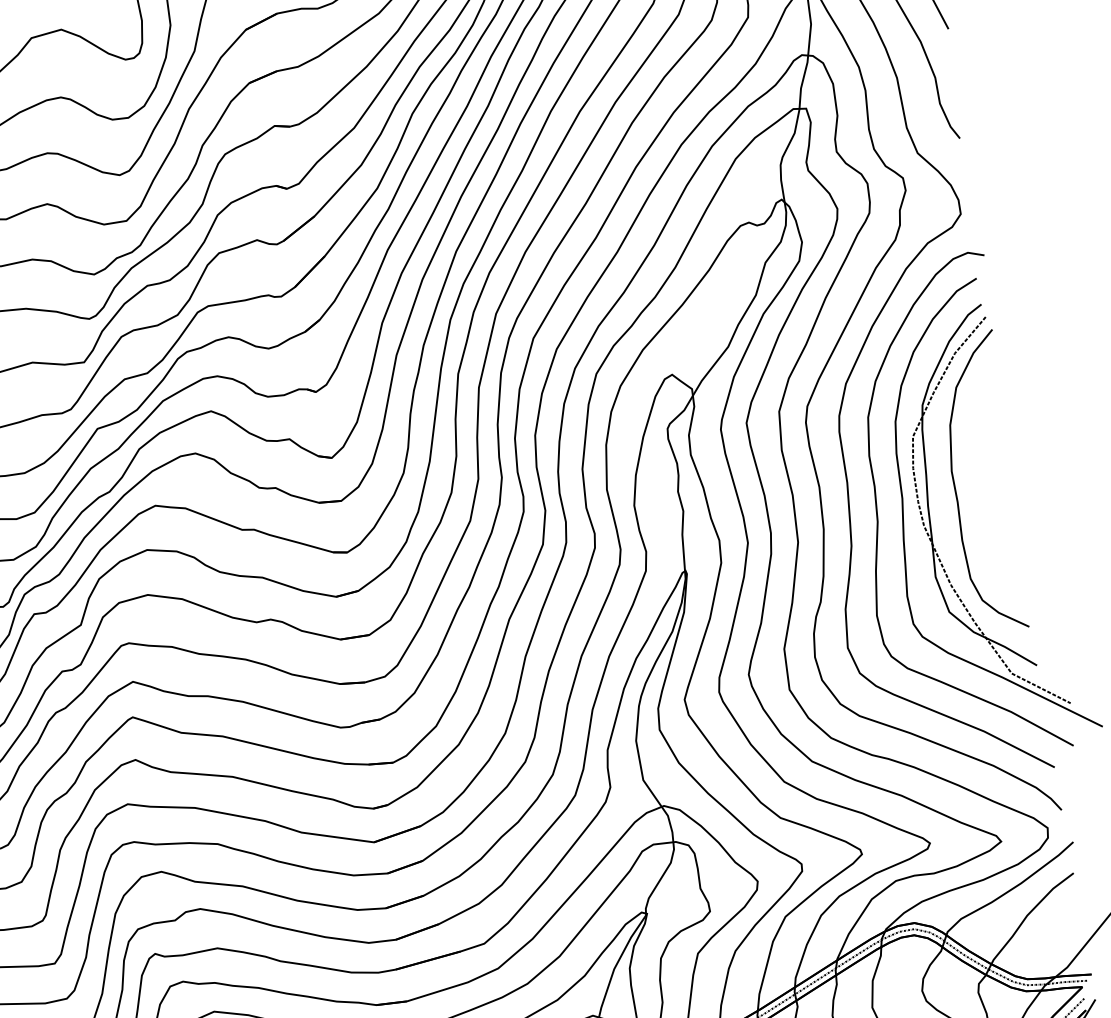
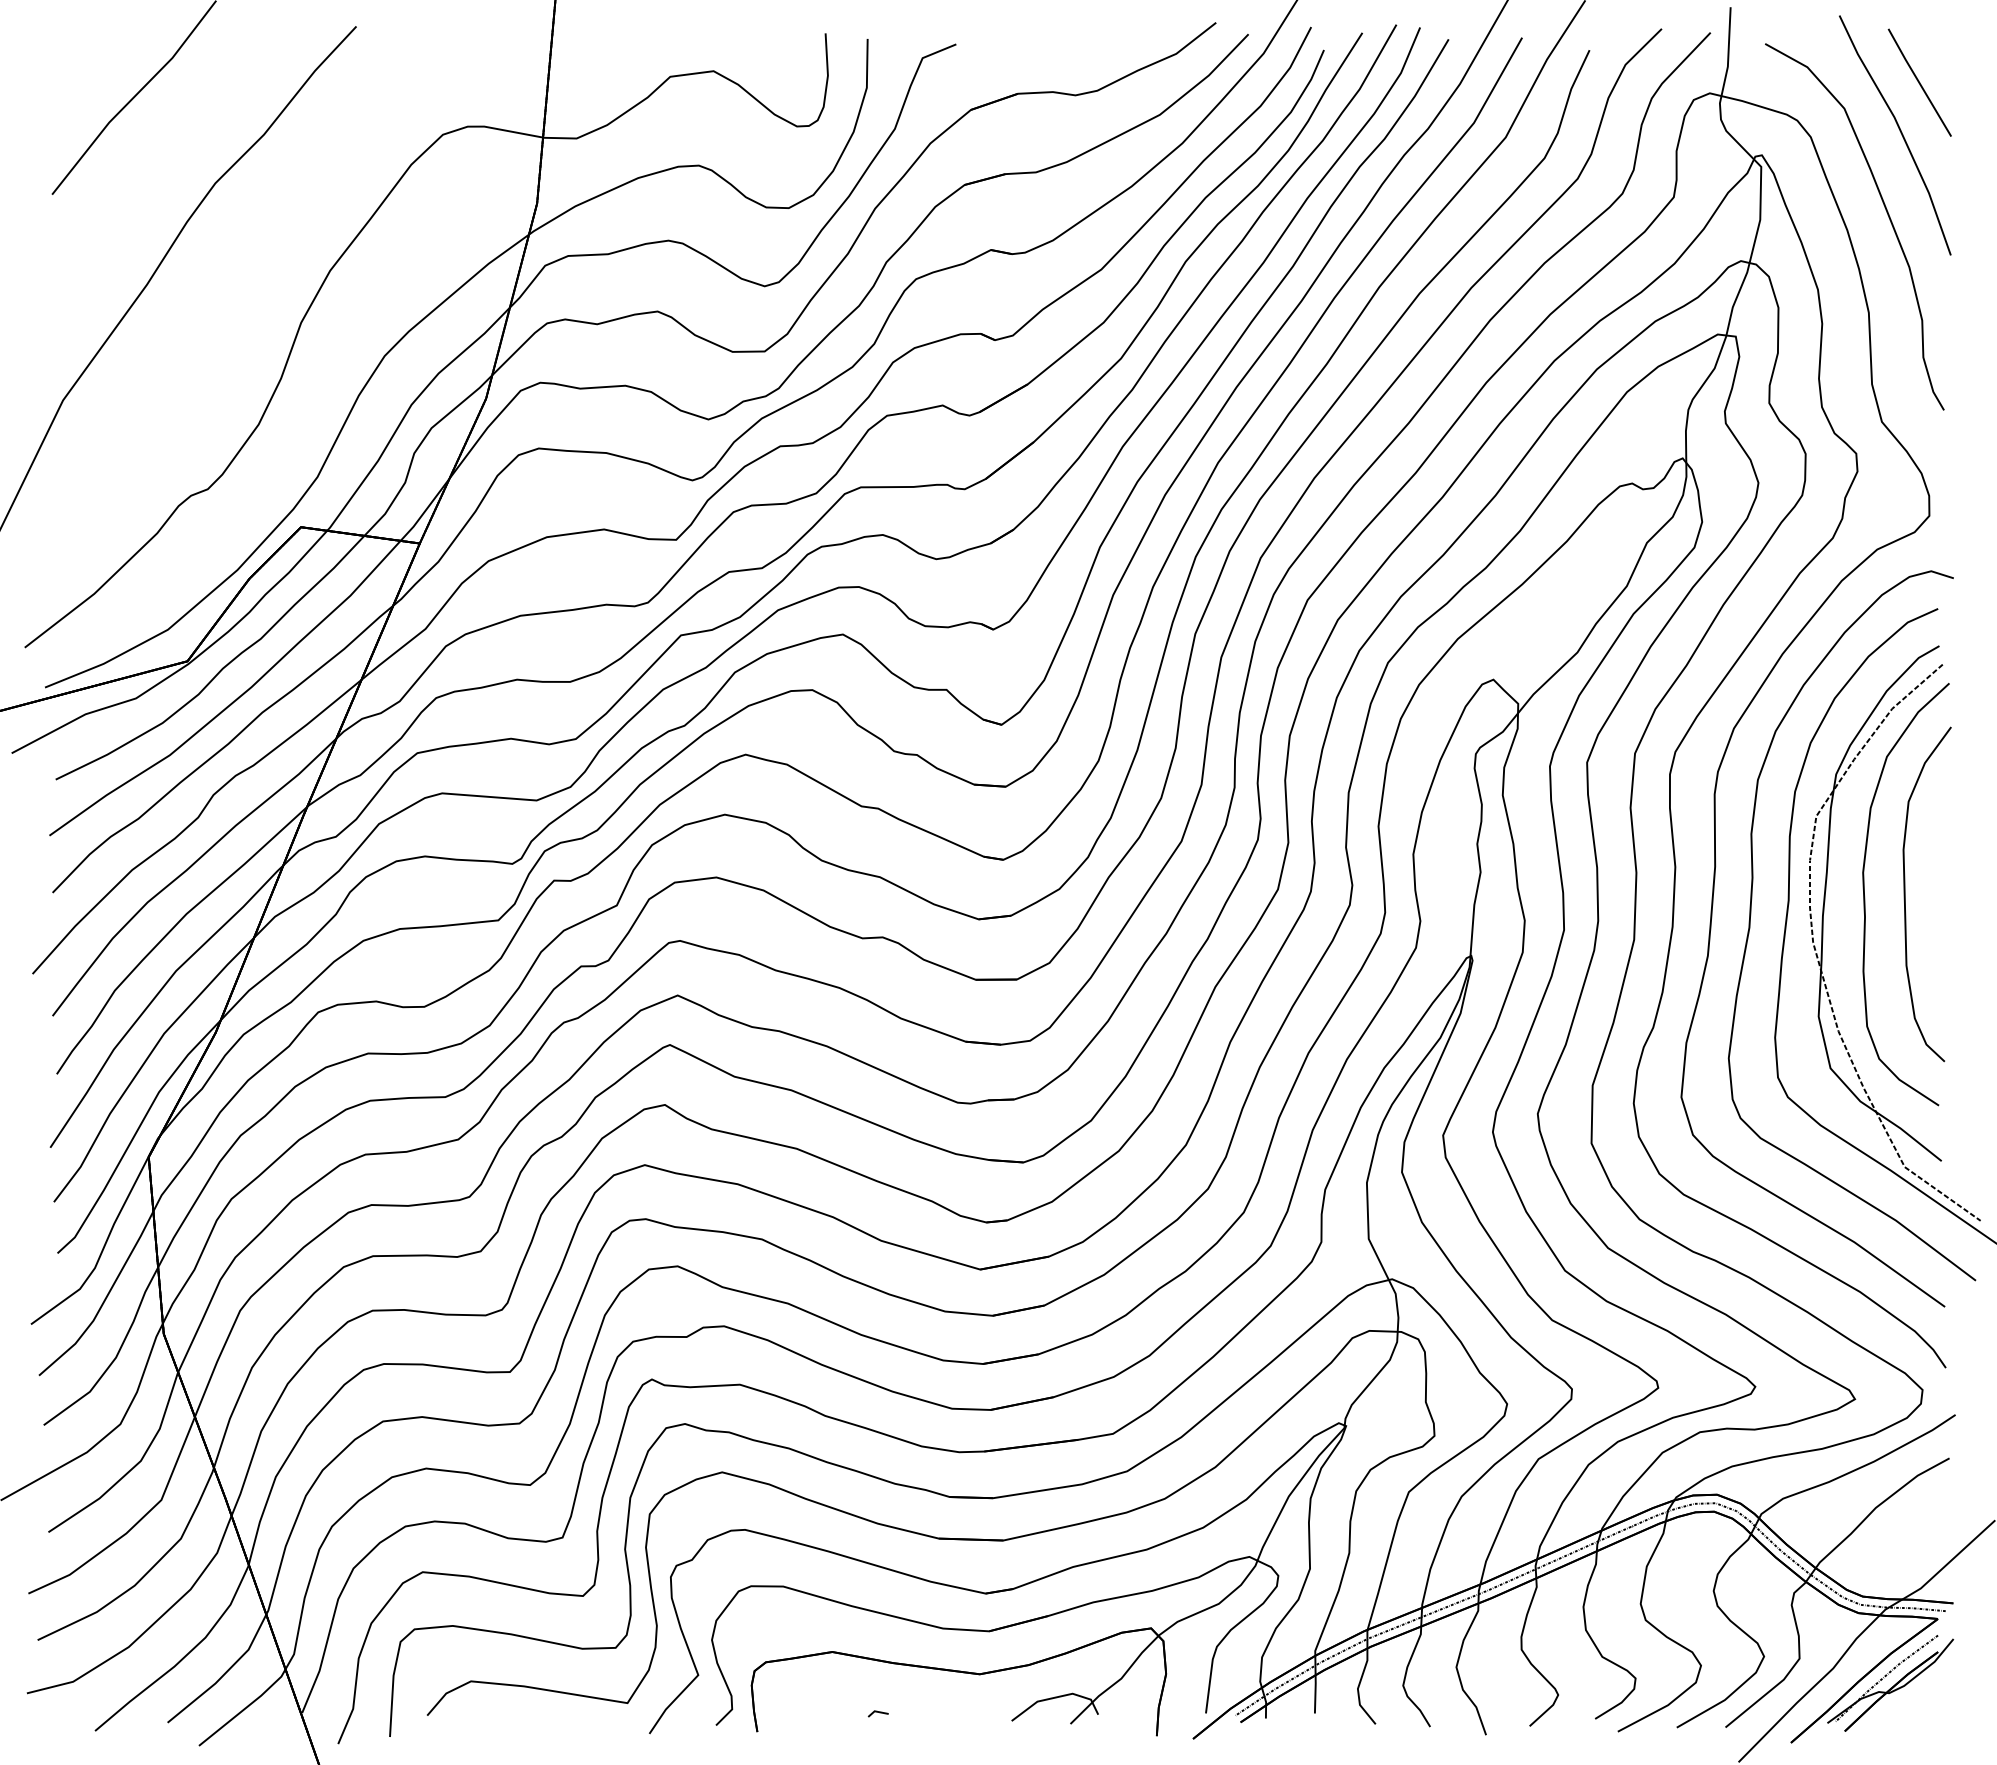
curve: (983, 482) -> (1905, 894), added

